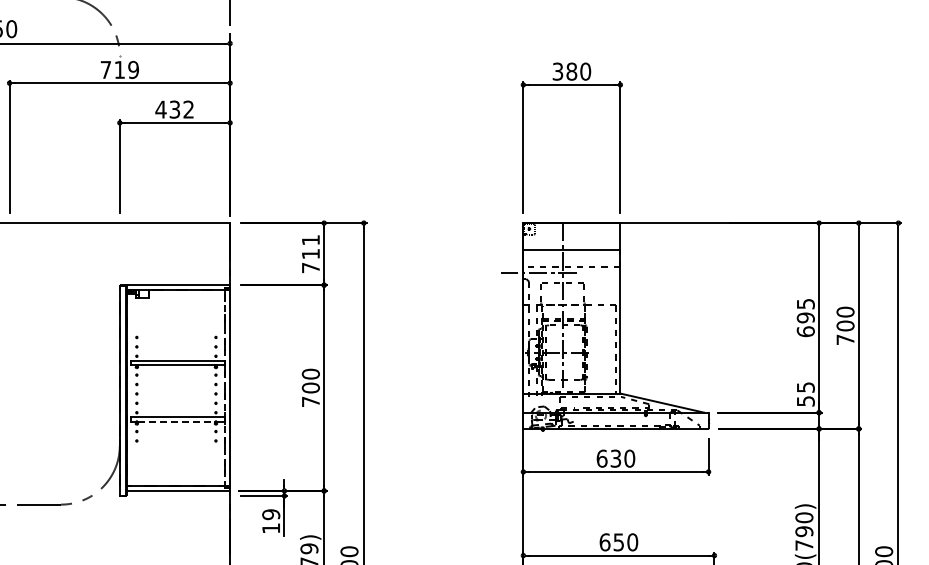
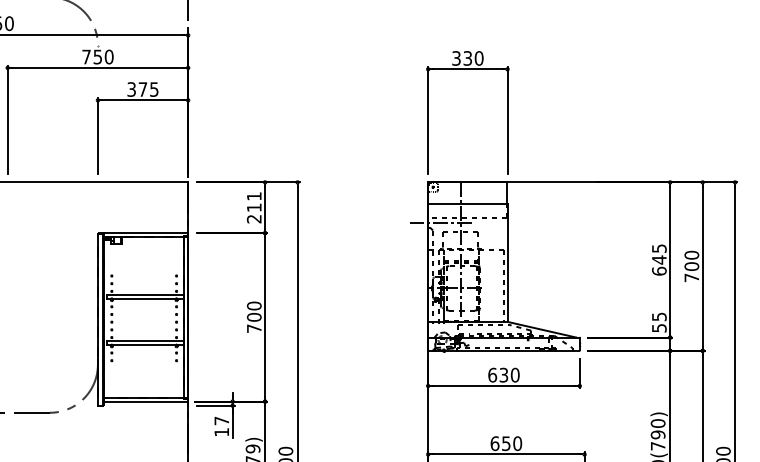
text: (126, 70) -> (103, 57), 719 -> 750
text: (571, 71) -> (467, 58), 380 -> 330
text: (174, 109) -> (142, 89), 432 -> 375
text: (310, 268) -> (253, 219), 711 -> 211
text: (805, 317) -> (659, 259), 695 -> 645
line: (225, 388) -> (184, 317), dashed -> solid
line: (176, 421) -> (144, 344), dashed -> solid
text: (271, 514) -> (222, 420), 19 -> 17

